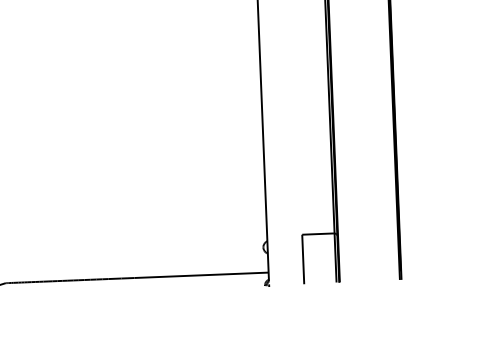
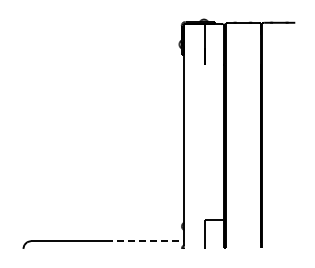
line: (201, 275) -> (145, 241), solid -> dashed

